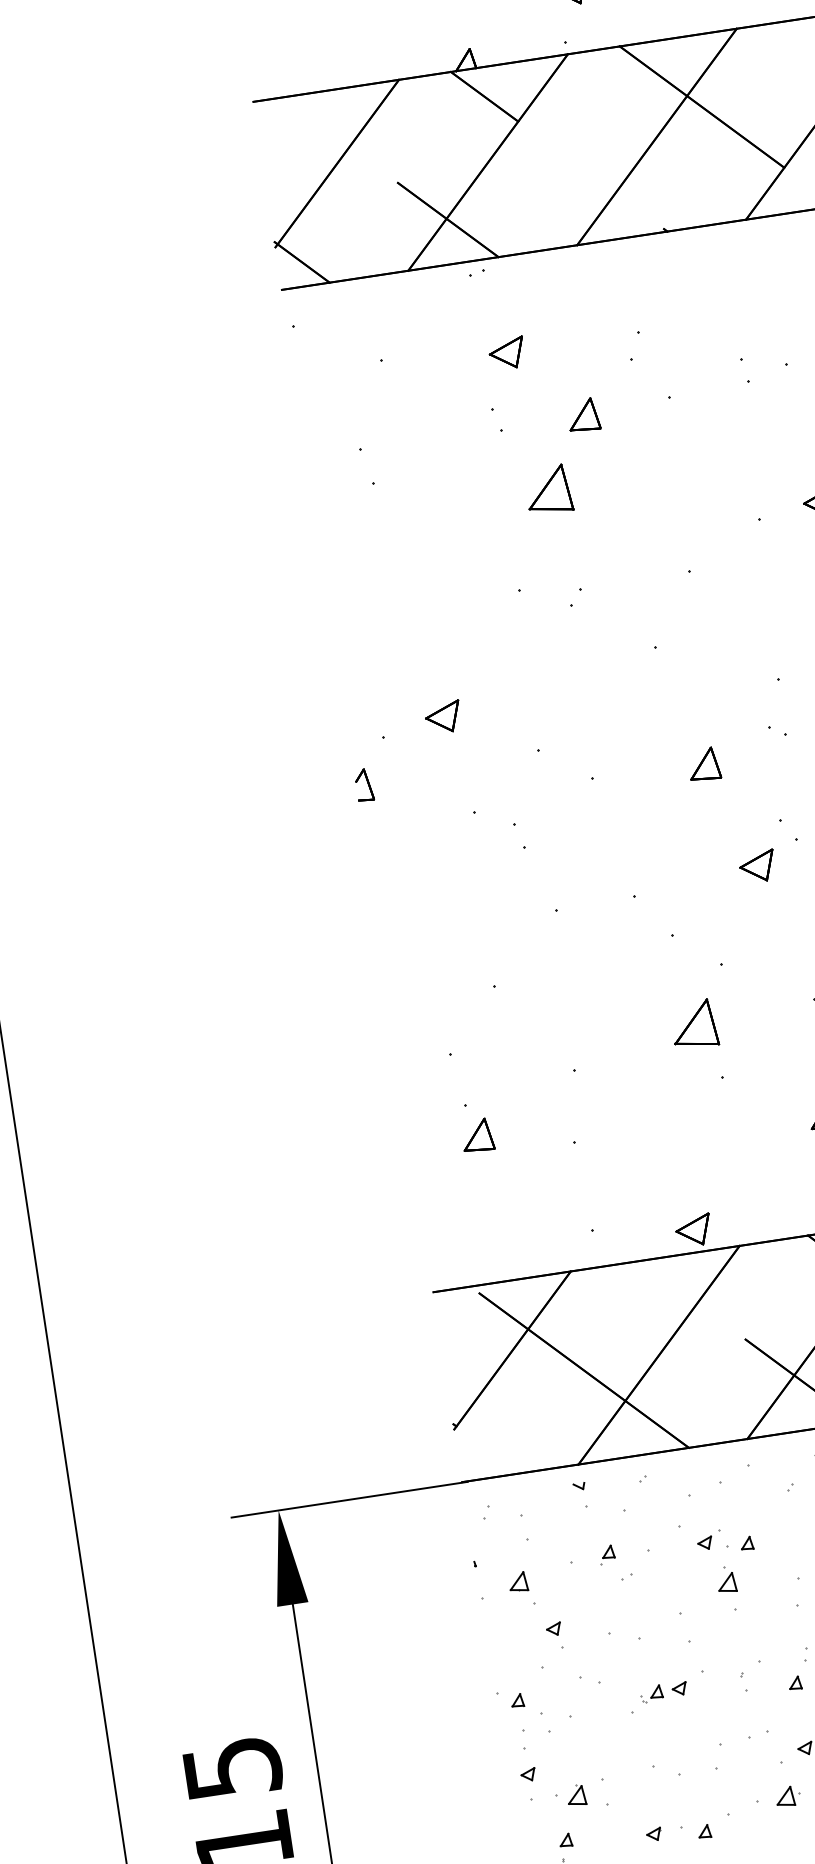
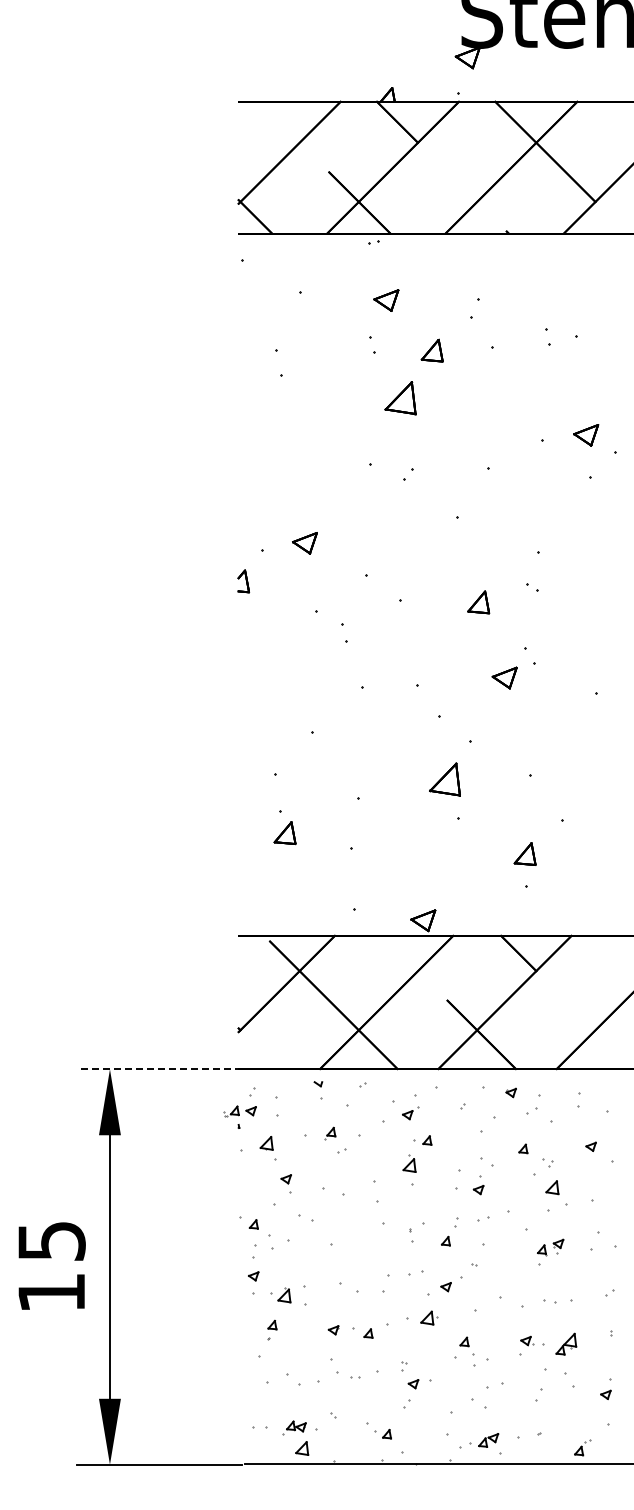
line: (349, 1499) -> (159, 1069), solid -> dashed
part: (708, 1540) -> (410, 1113), moved
part: (663, 1691) -> (239, 1111), moved

